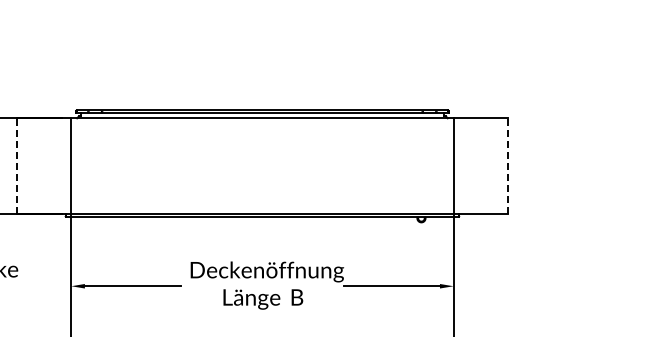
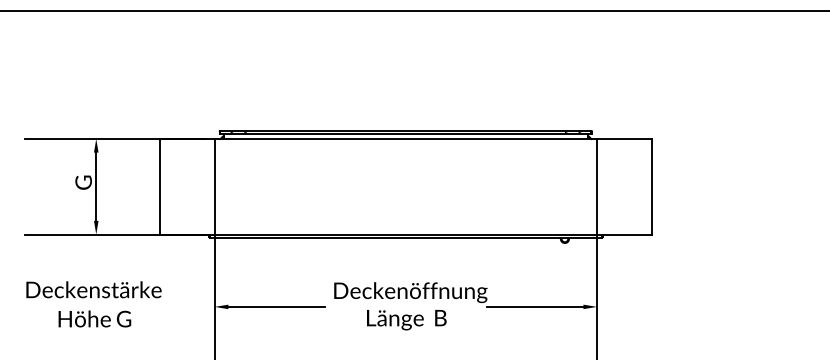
line: (17, 165) -> (160, 186), dashed -> solid
line: (508, 165) -> (651, 186), dashed -> solid

